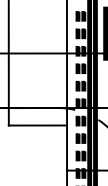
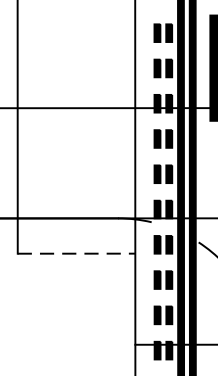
line: (38, 125) -> (77, 253), solid -> dashed

